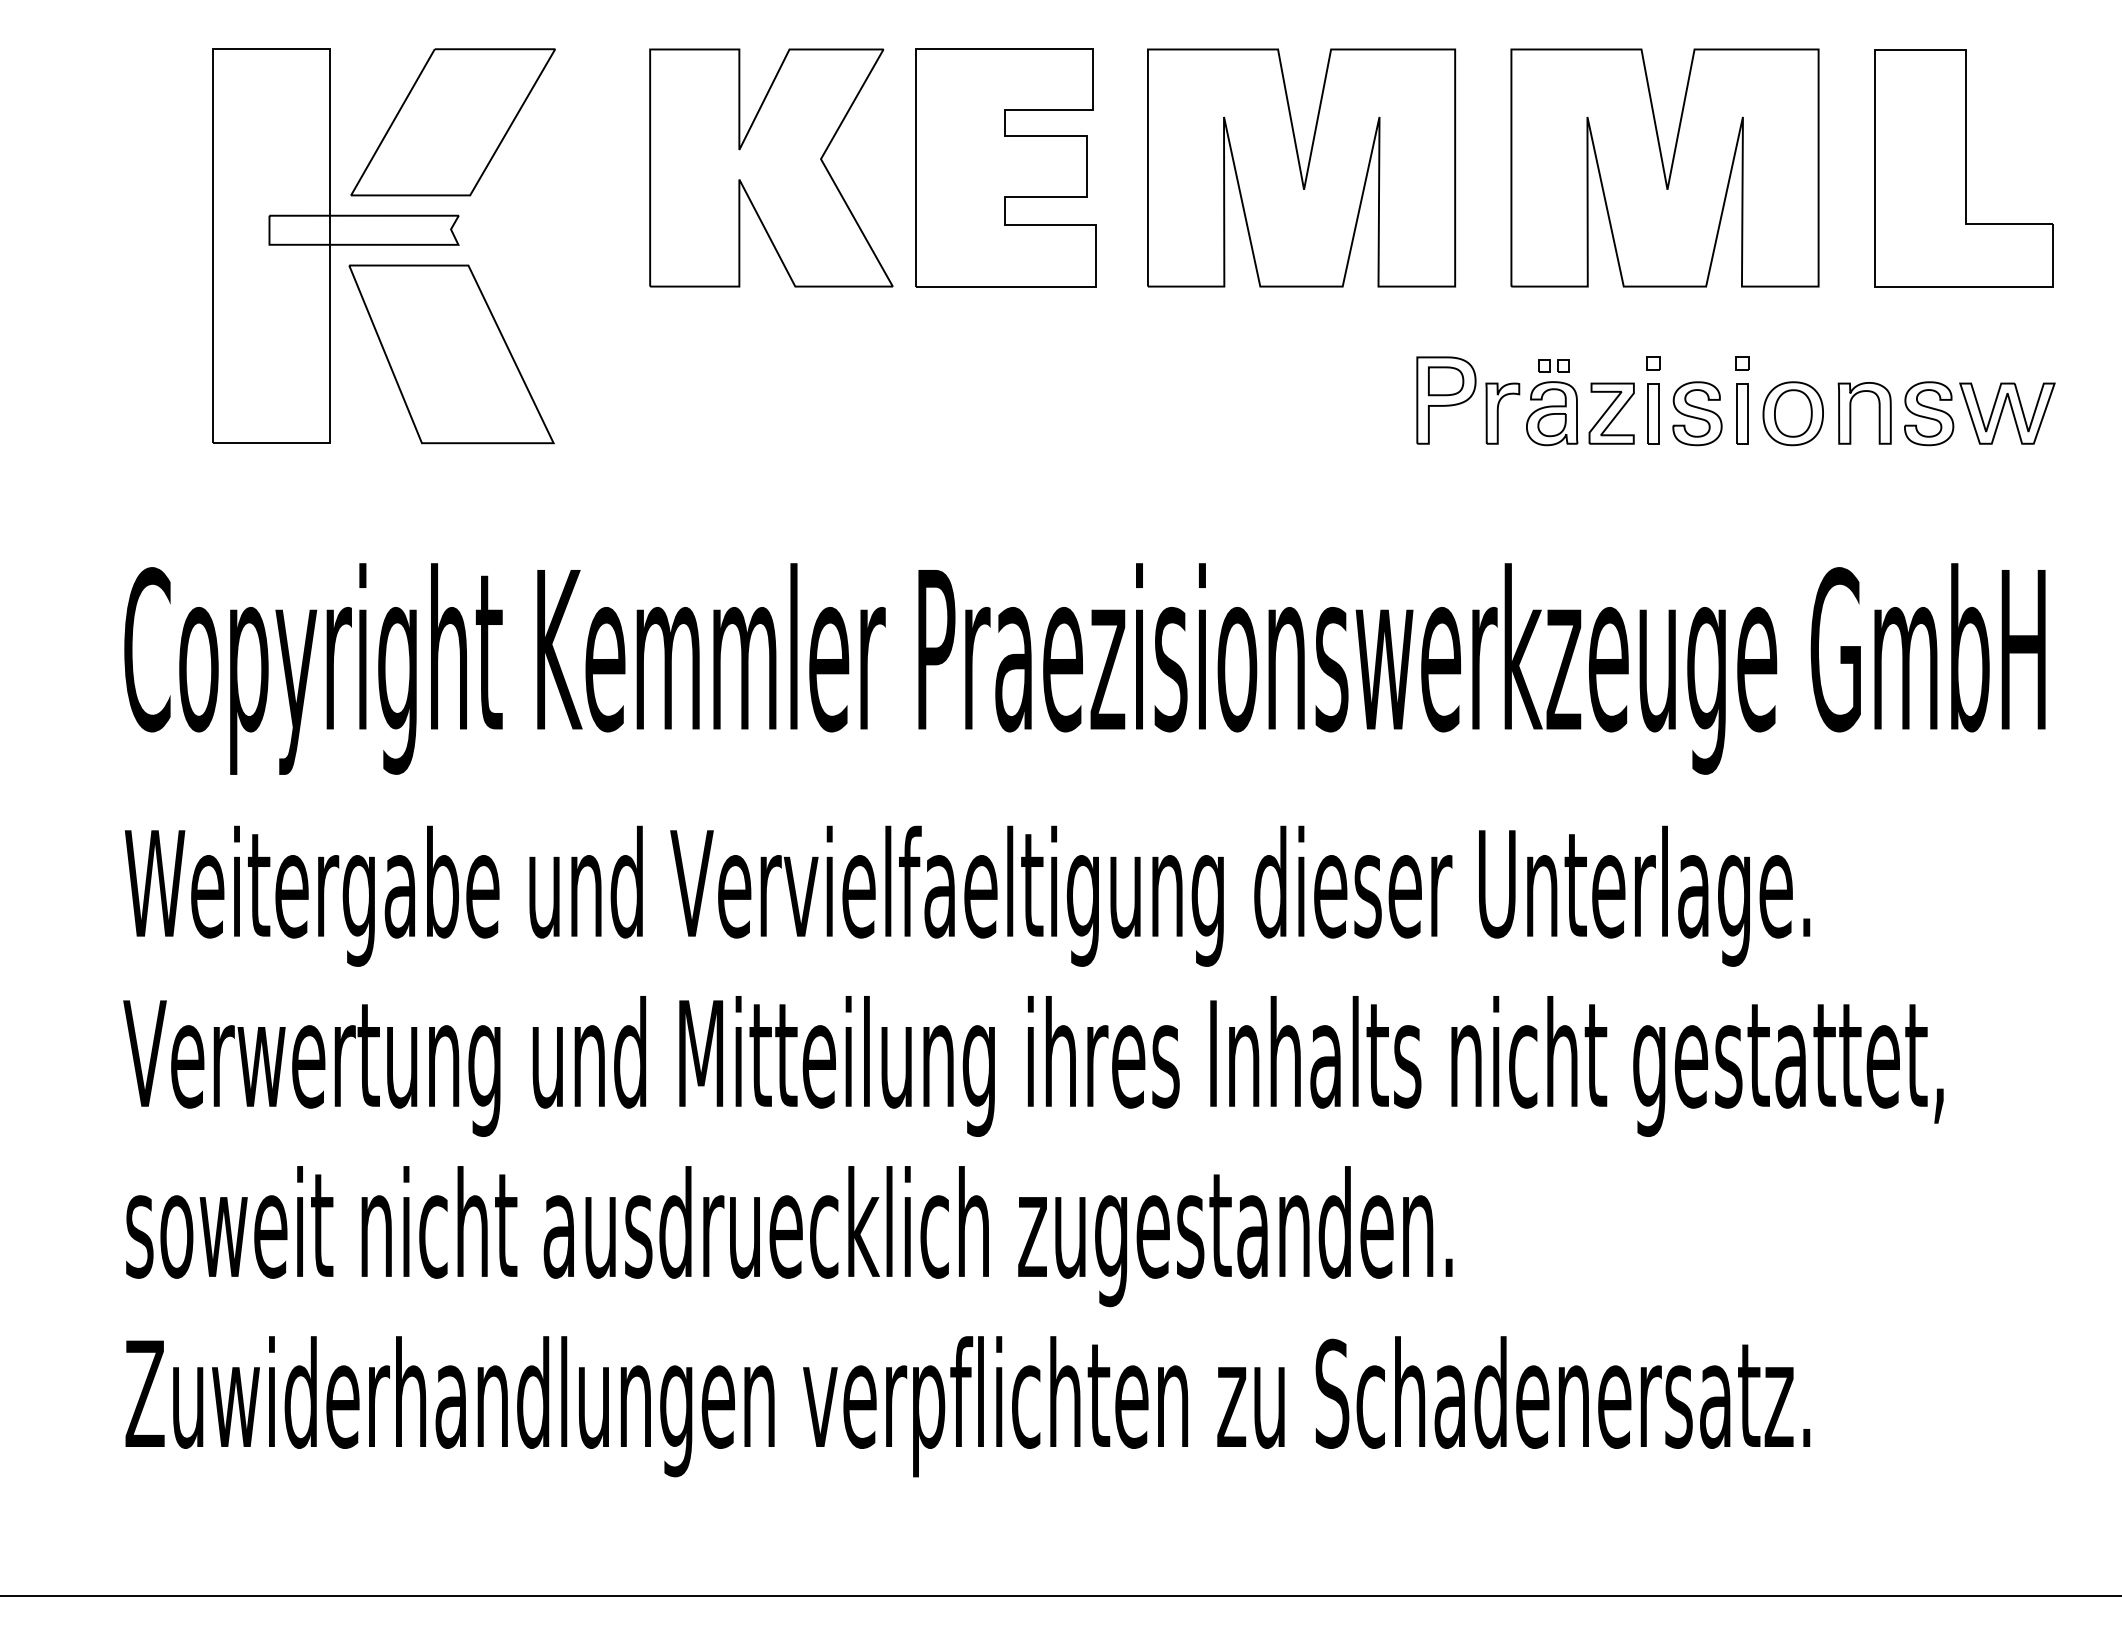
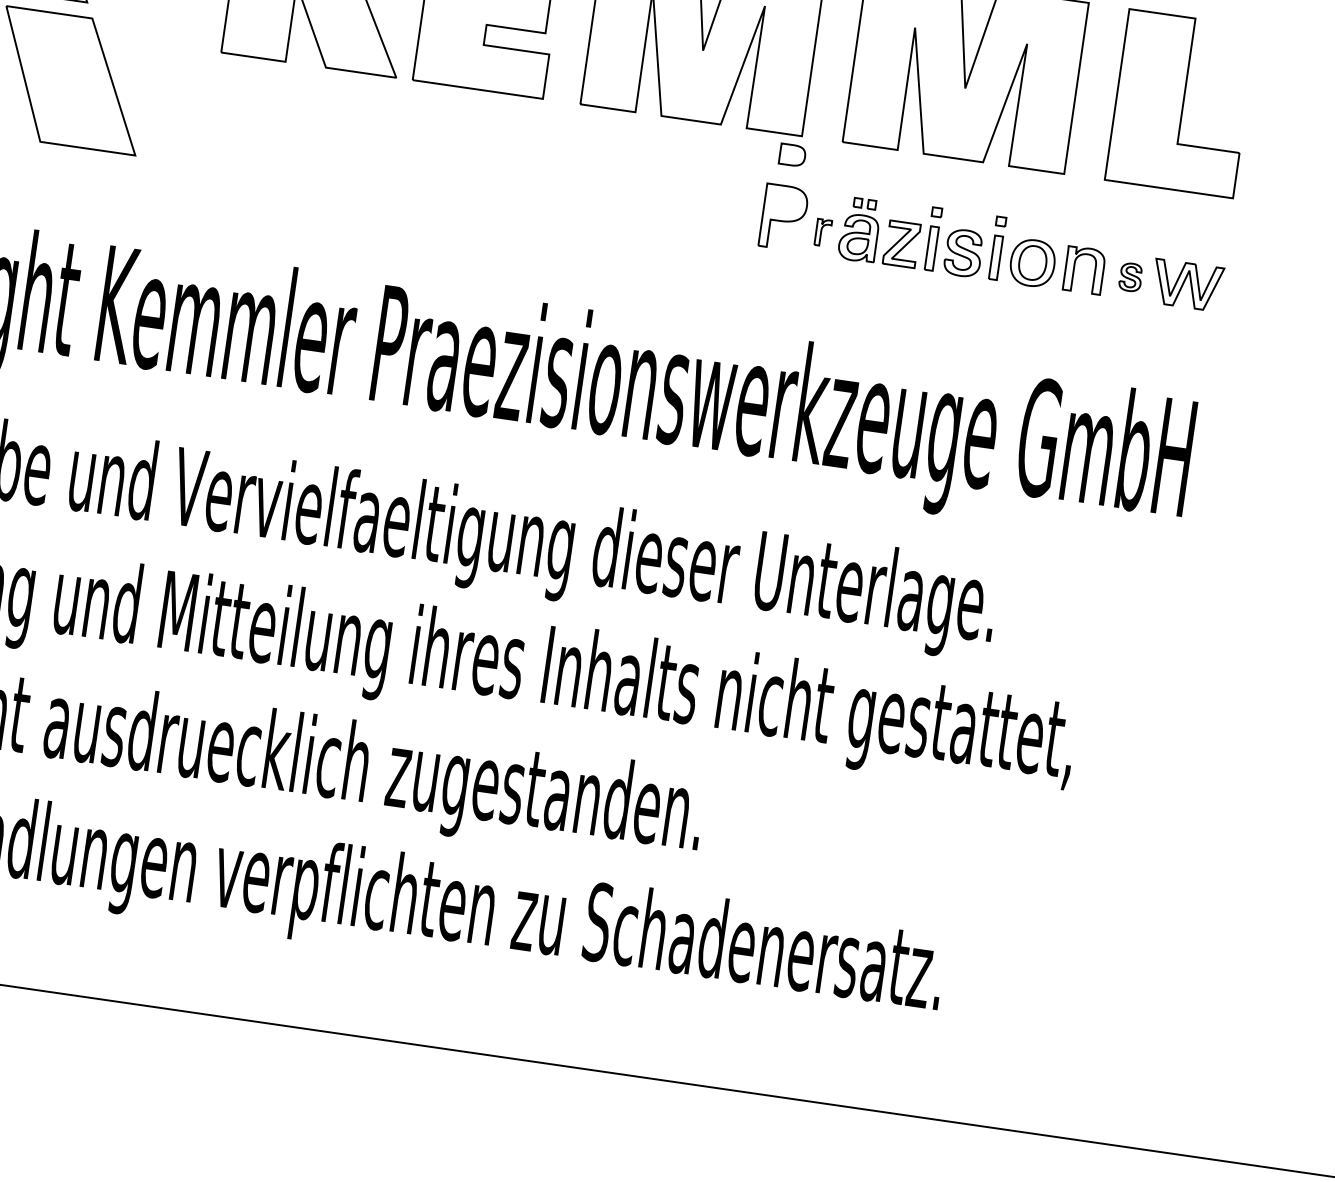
part: (1446, 381) -> (792, 155), moved
part: (1502, 413) -> (822, 232), size x0.6
part: (1929, 413) -> (1131, 277), size x0.6

